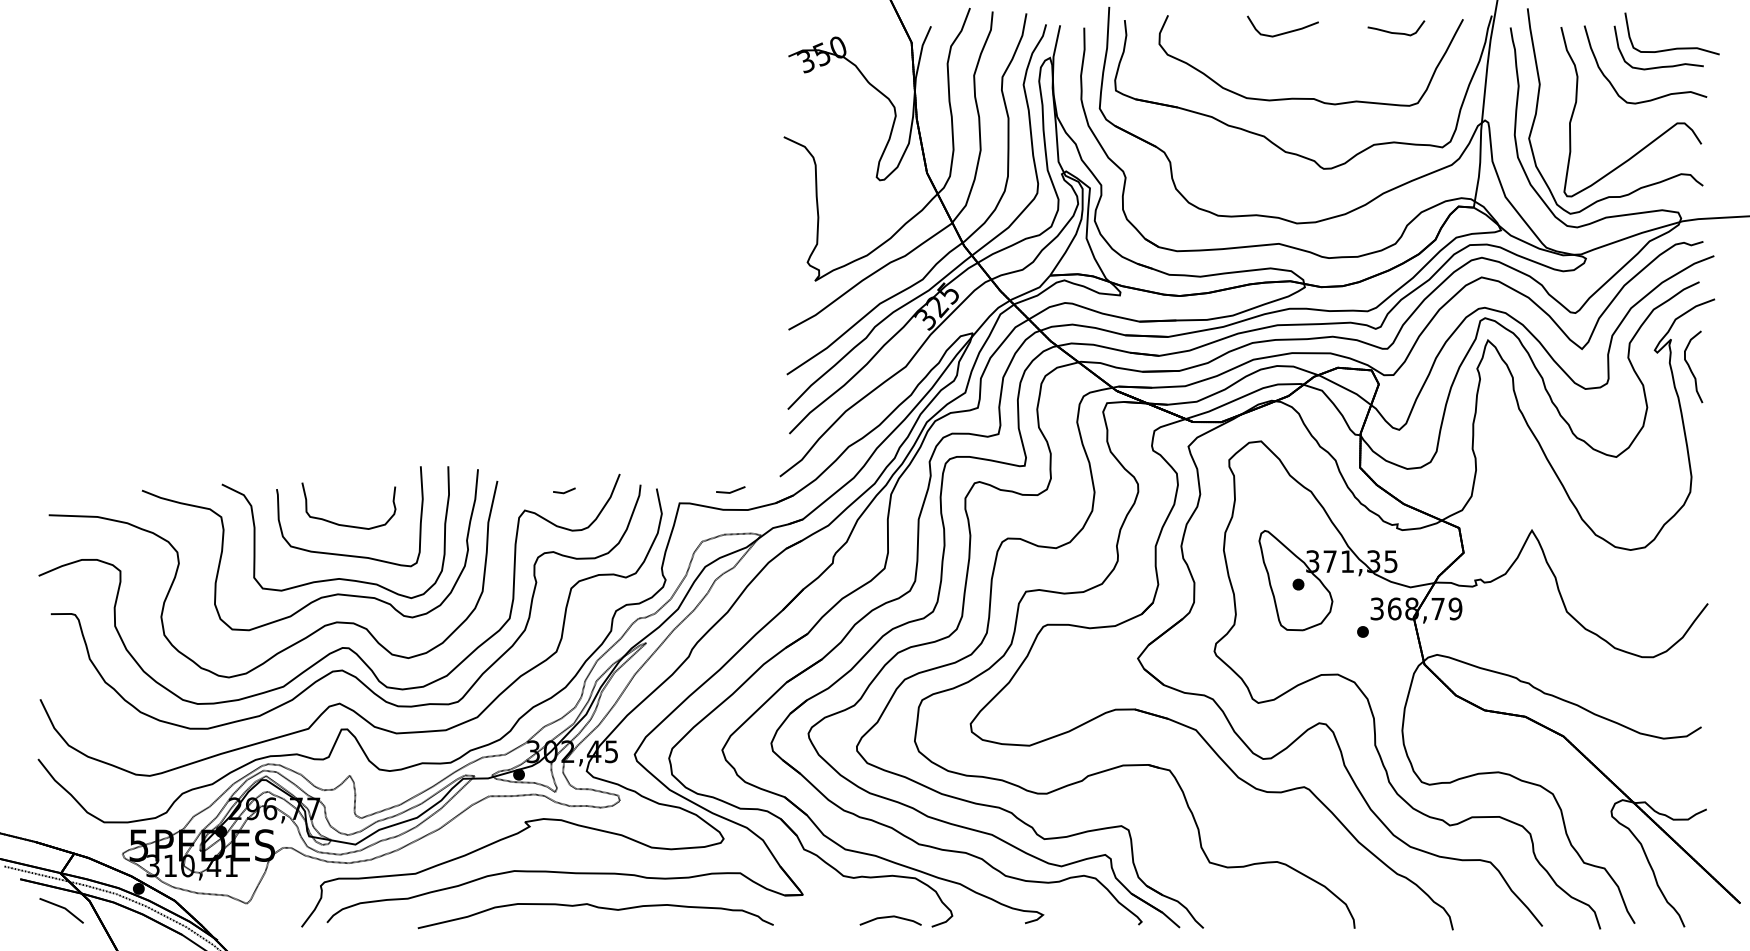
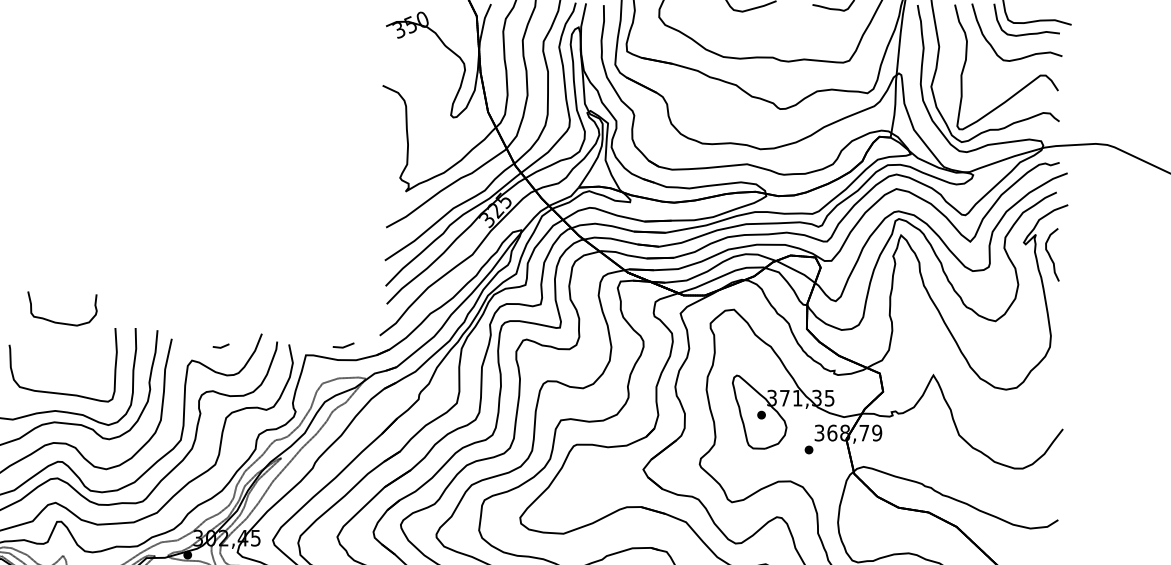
part: (345, 524) -> (59, 322), moved

